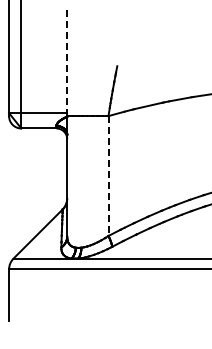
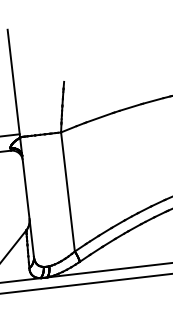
line: (67, 61) -> (14, 82), dashed -> solid
line: (108, 176) -> (68, 192), dashed -> solid

